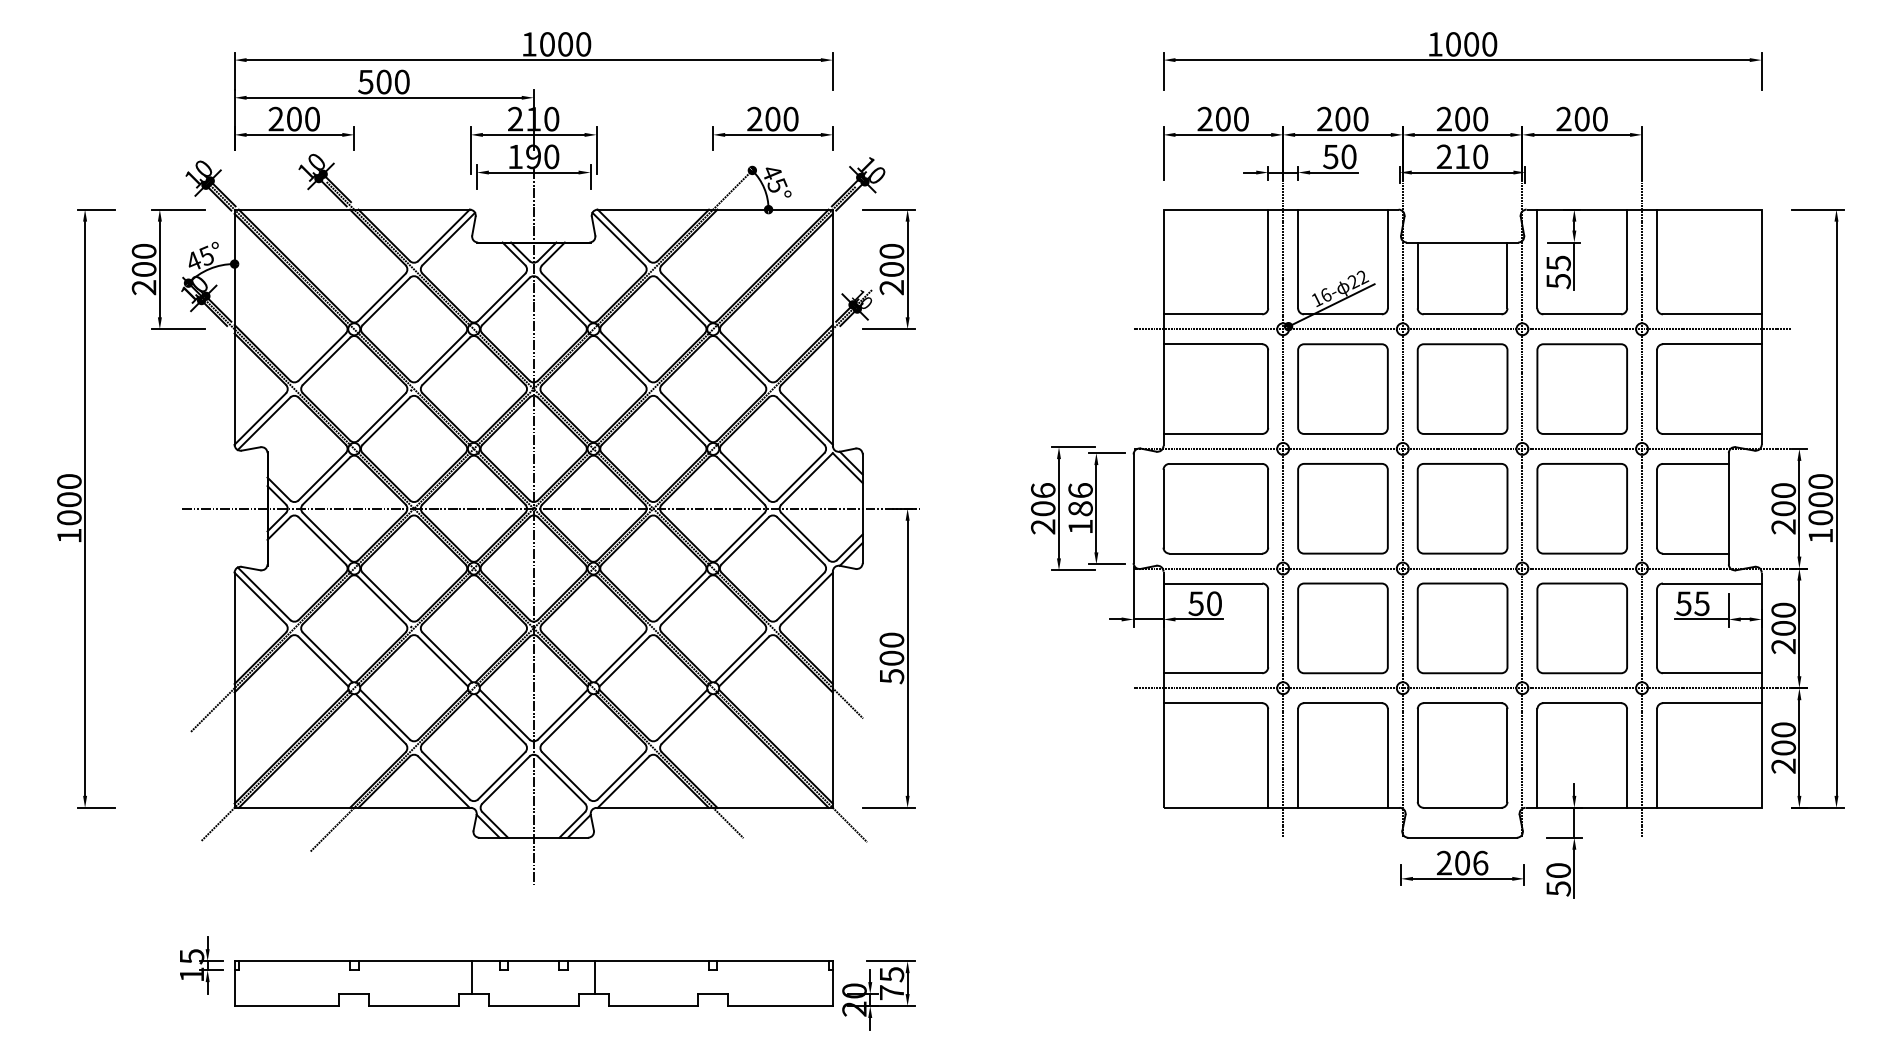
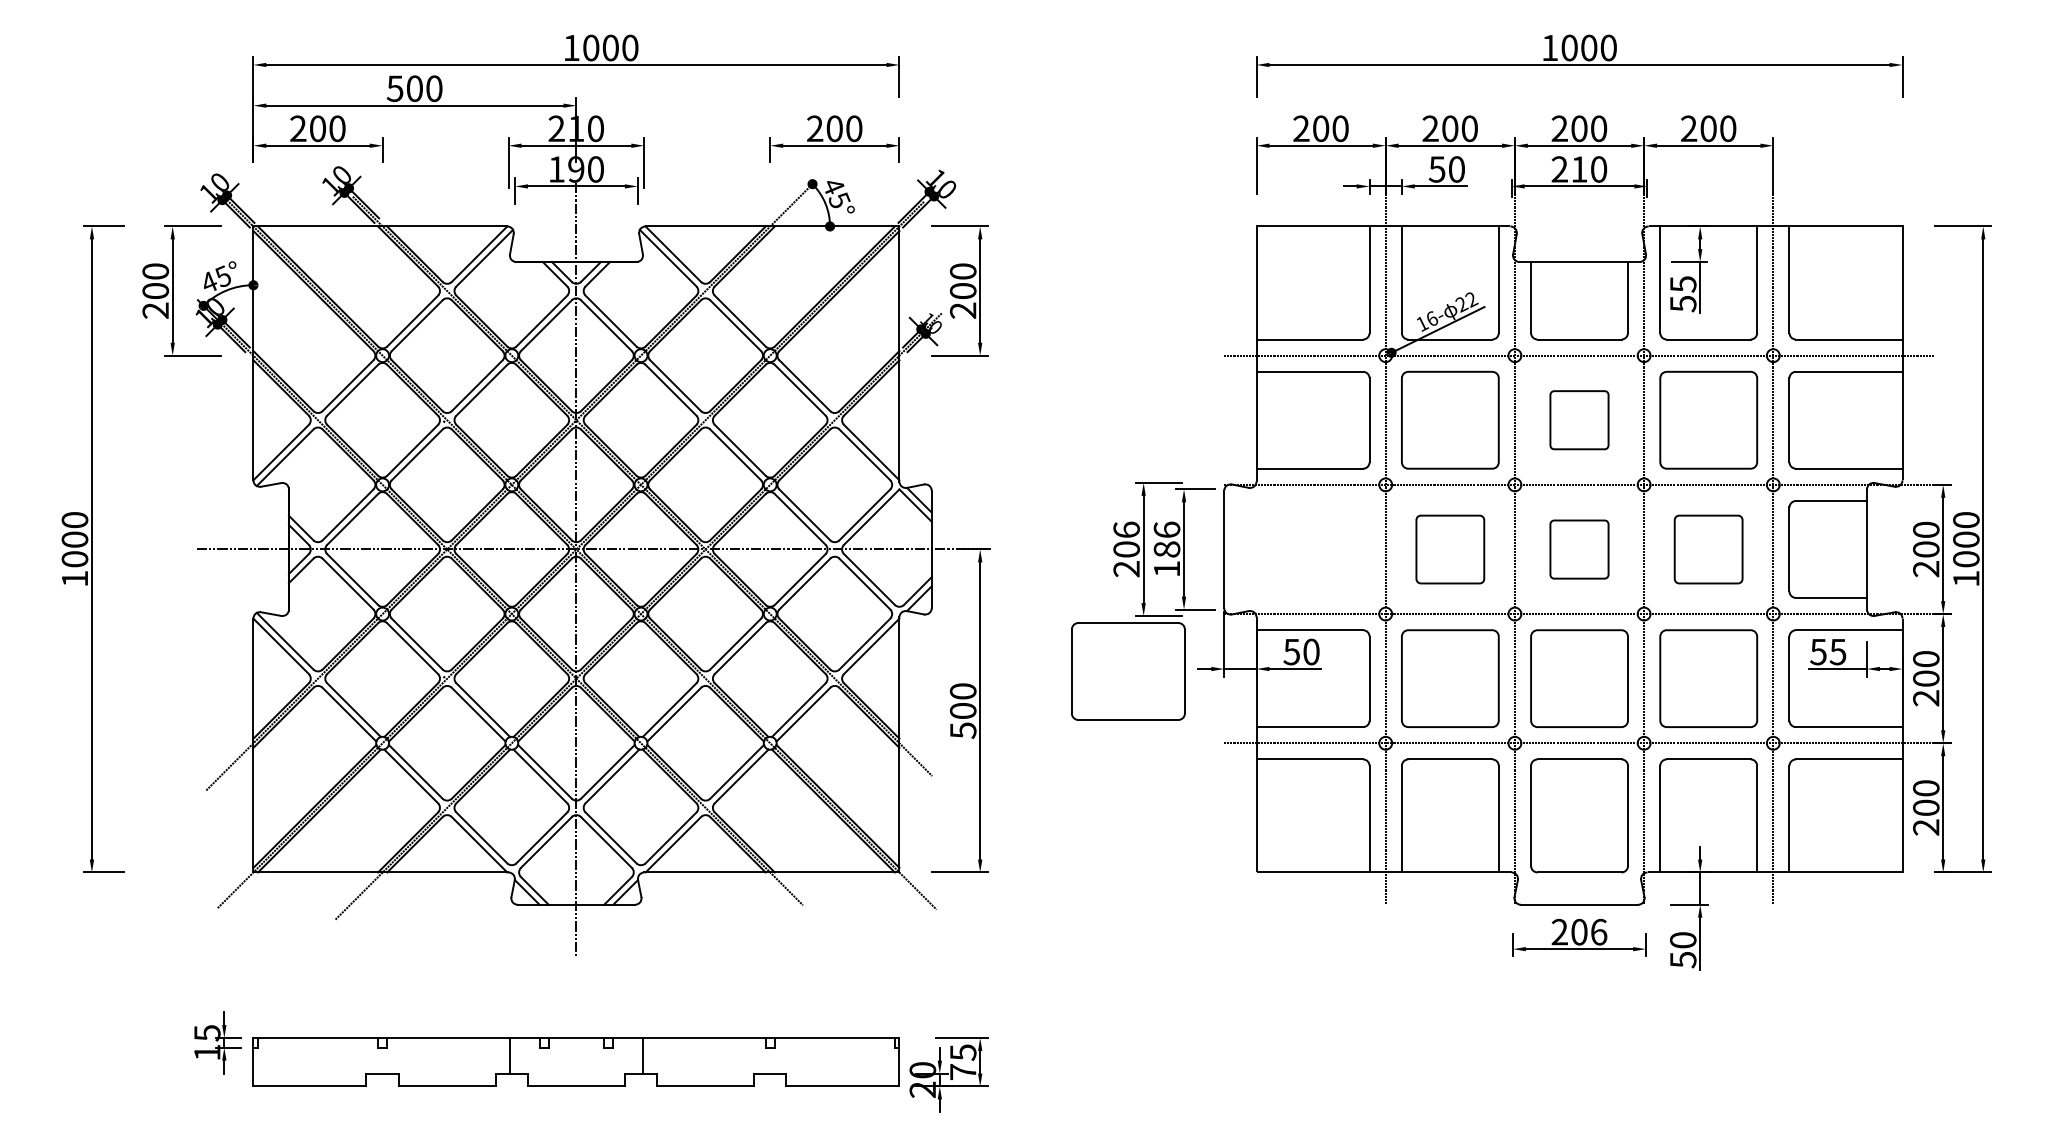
part: (1462, 388) -> (1579, 419), size x0.6
part: (1215, 508) -> (1128, 671), moved
part: (1342, 508) -> (1449, 549), size x0.7
part: (1462, 508) -> (1579, 549), size x0.6
part: (1581, 508) -> (1707, 549), size x0.7

